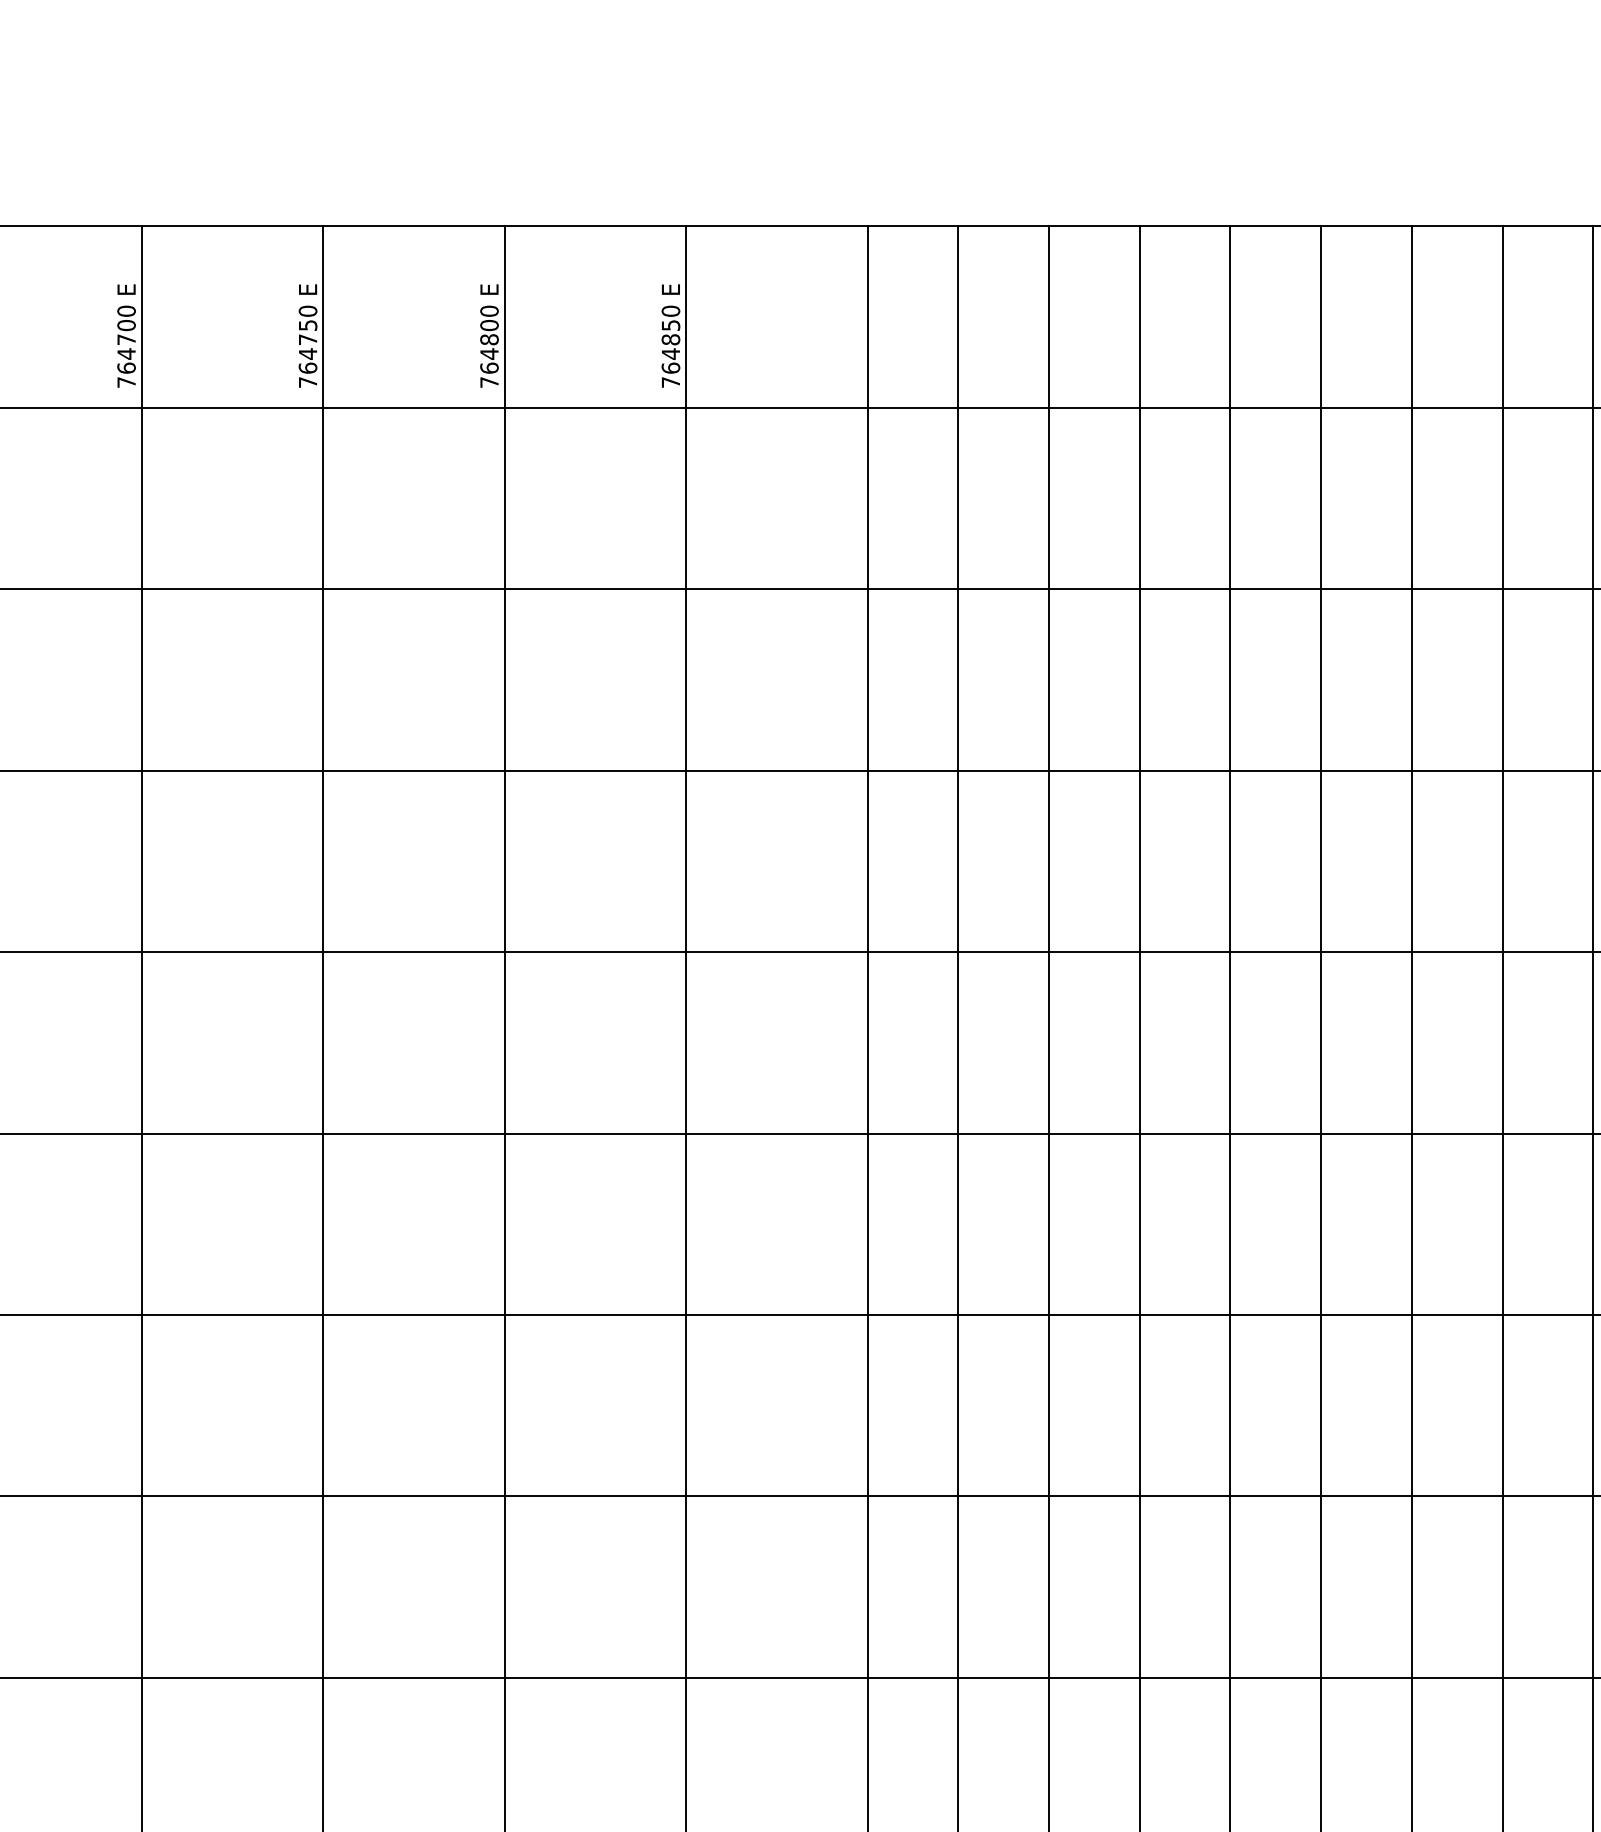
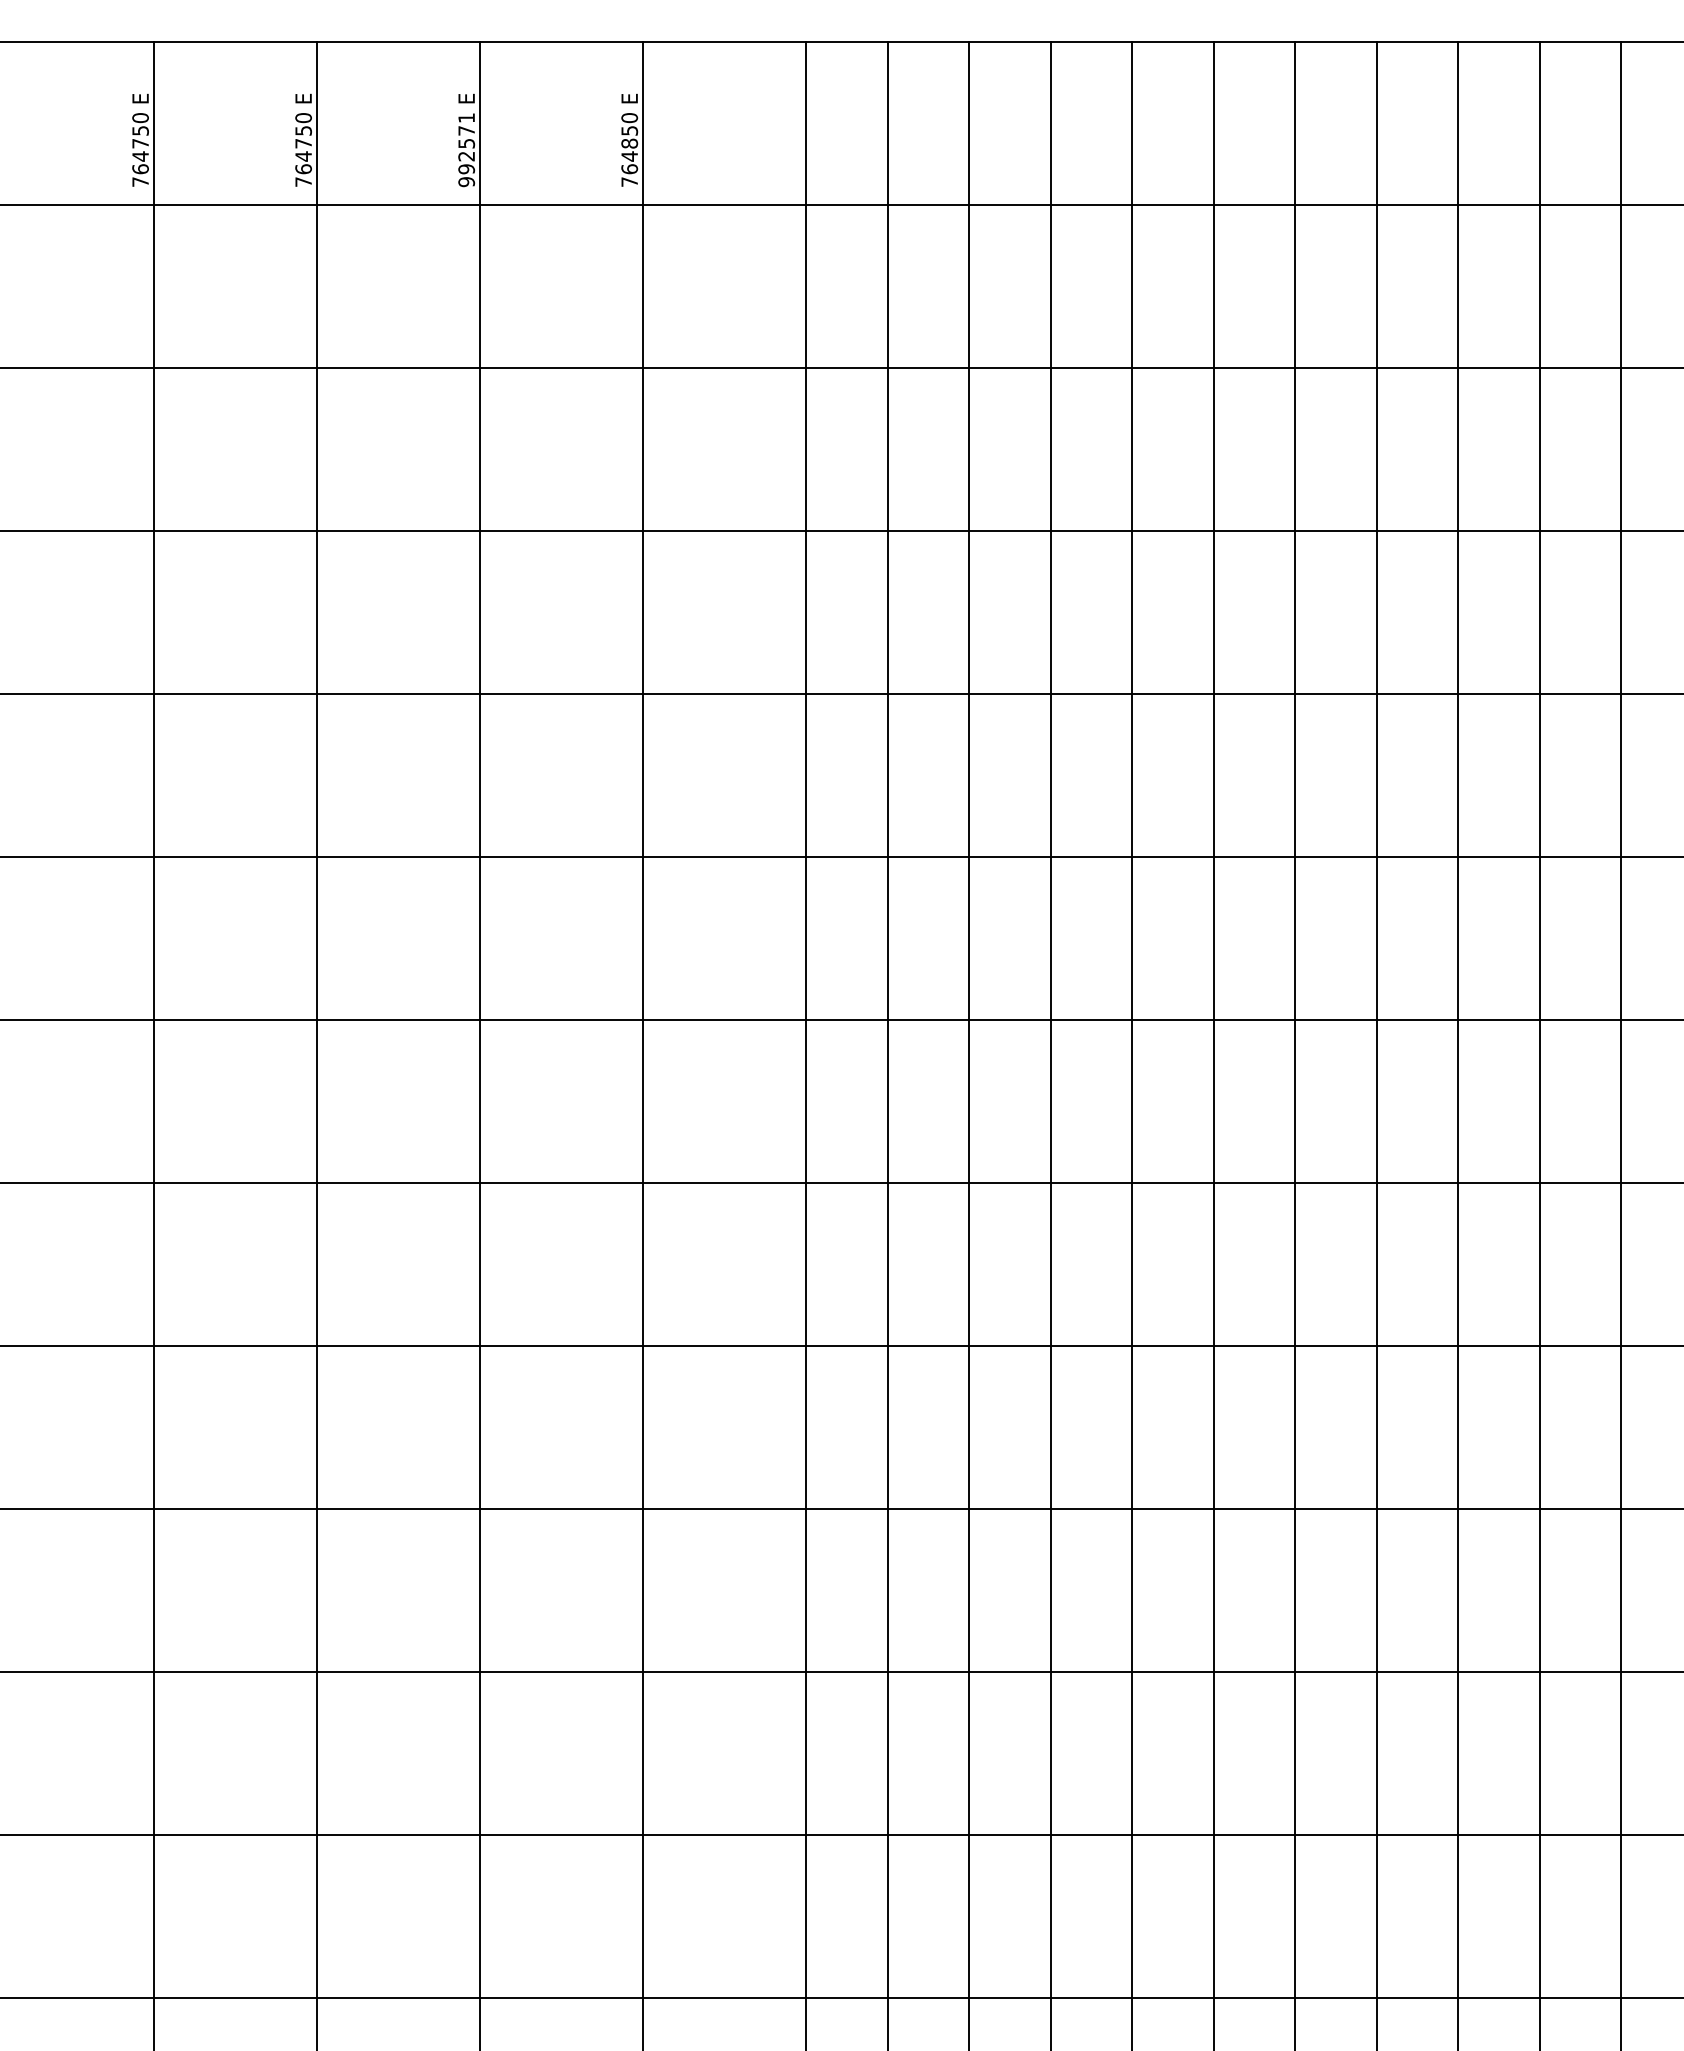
text: (126, 325) -> (140, 130), 764700 -> 764750
text: (489, 347) -> (466, 150), 764800 -> 992571

